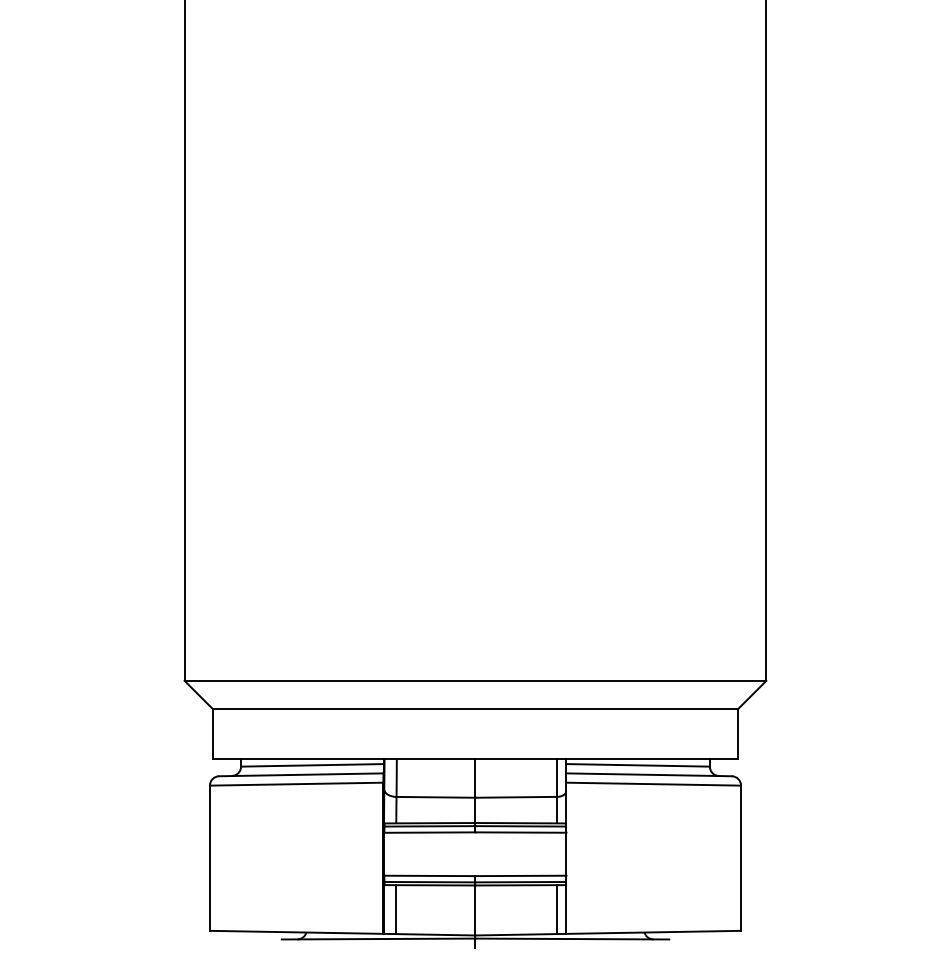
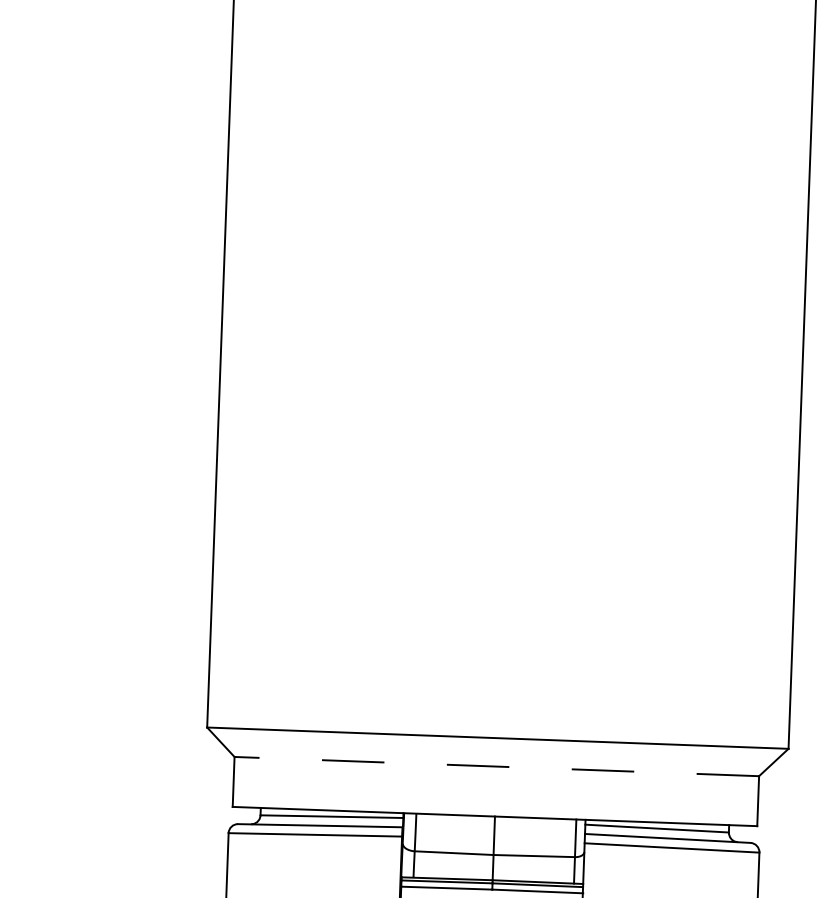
line: (474, 709) -> (495, 766), solid -> dashed

